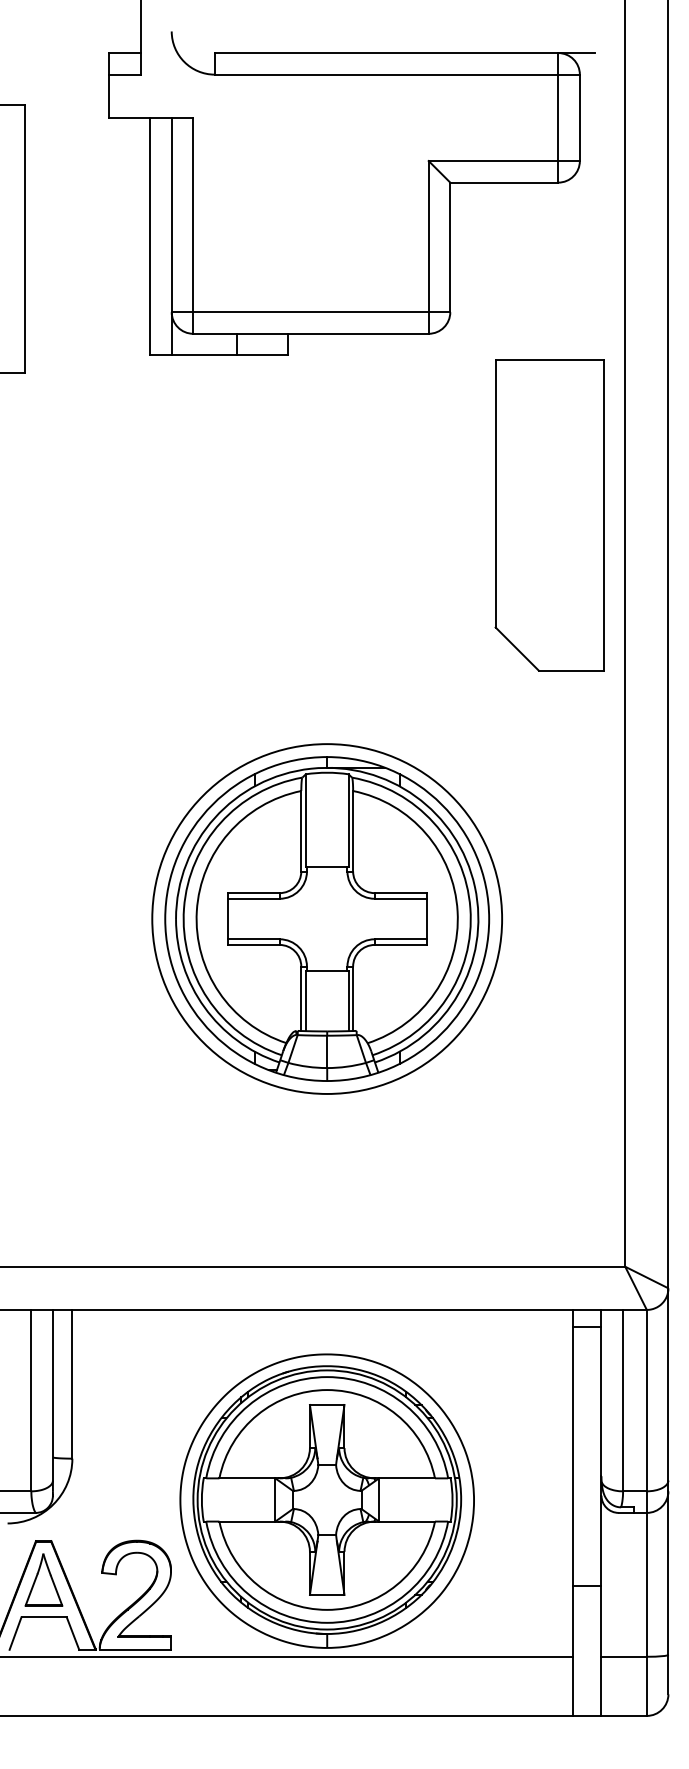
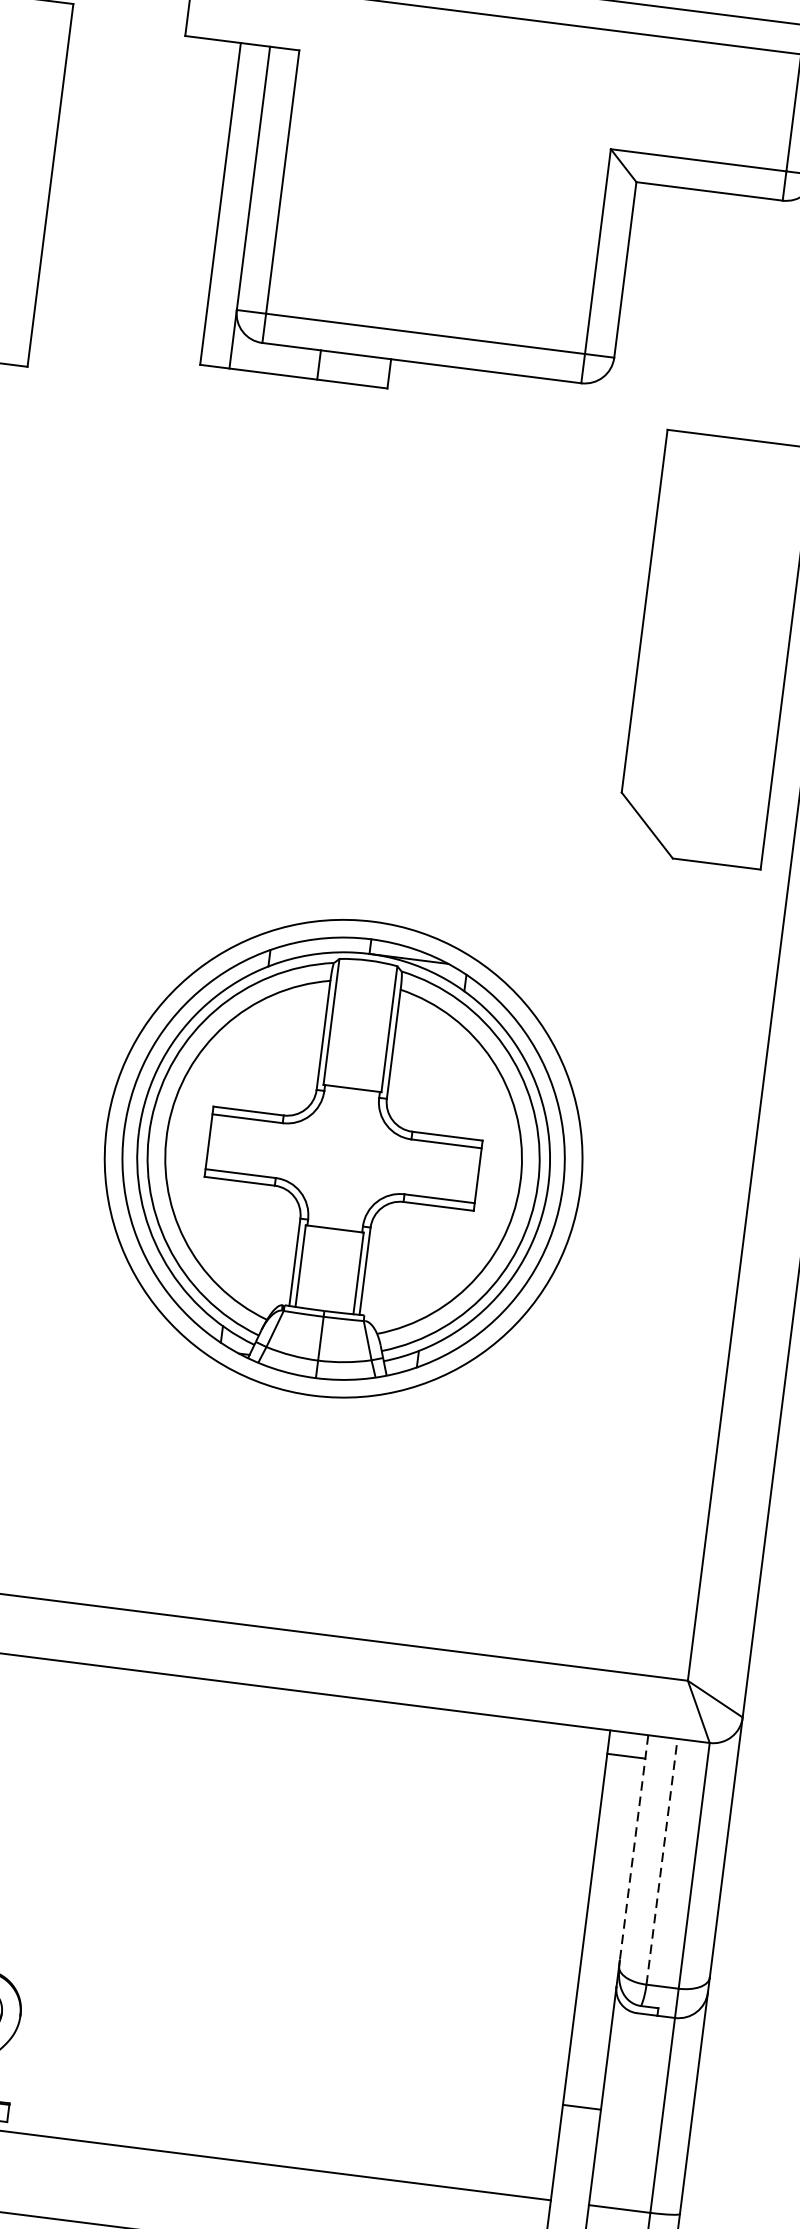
line: (601, 1393) -> (634, 1848), solid -> dashed
line: (623, 1400) -> (662, 1861), solid -> dashed
part: (326, 1500) -> (243, 1946), removed

